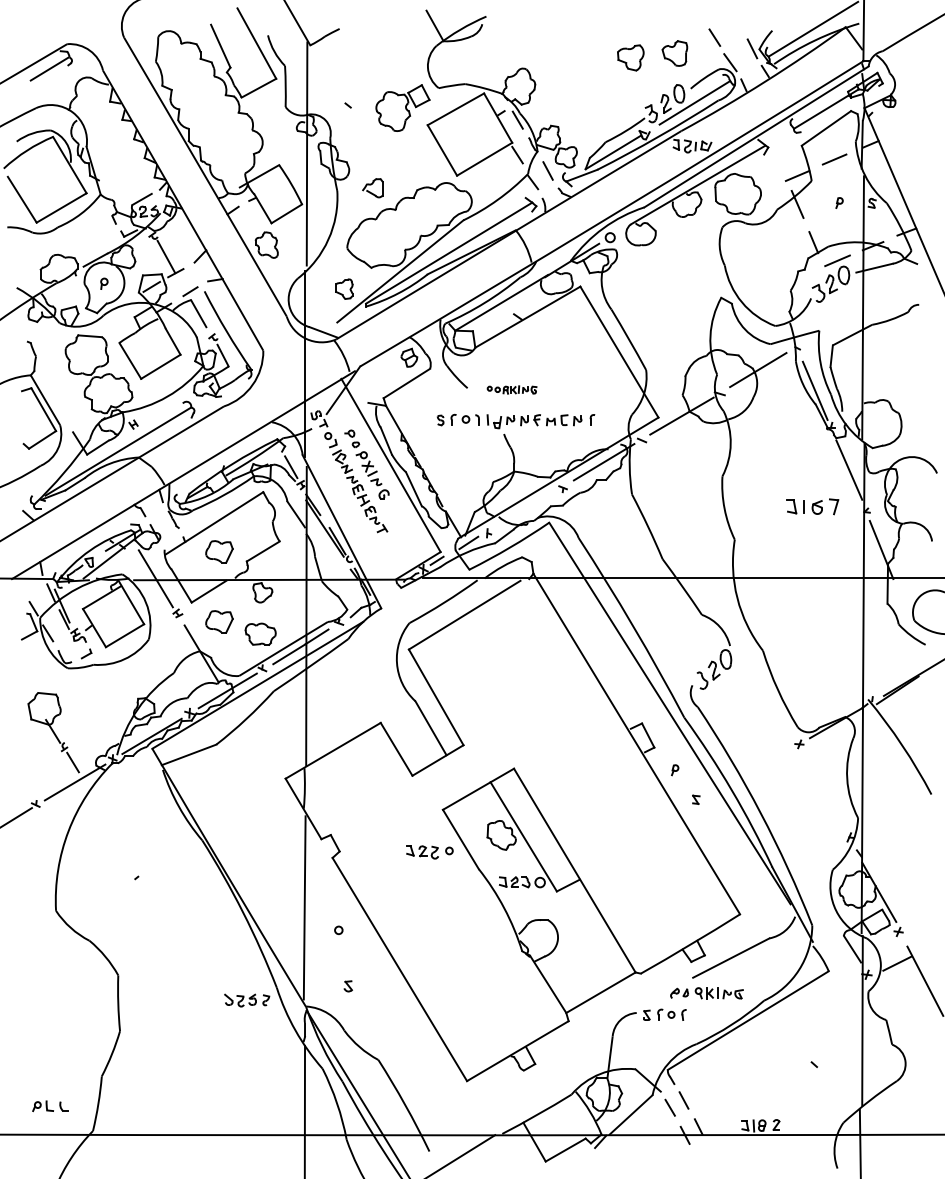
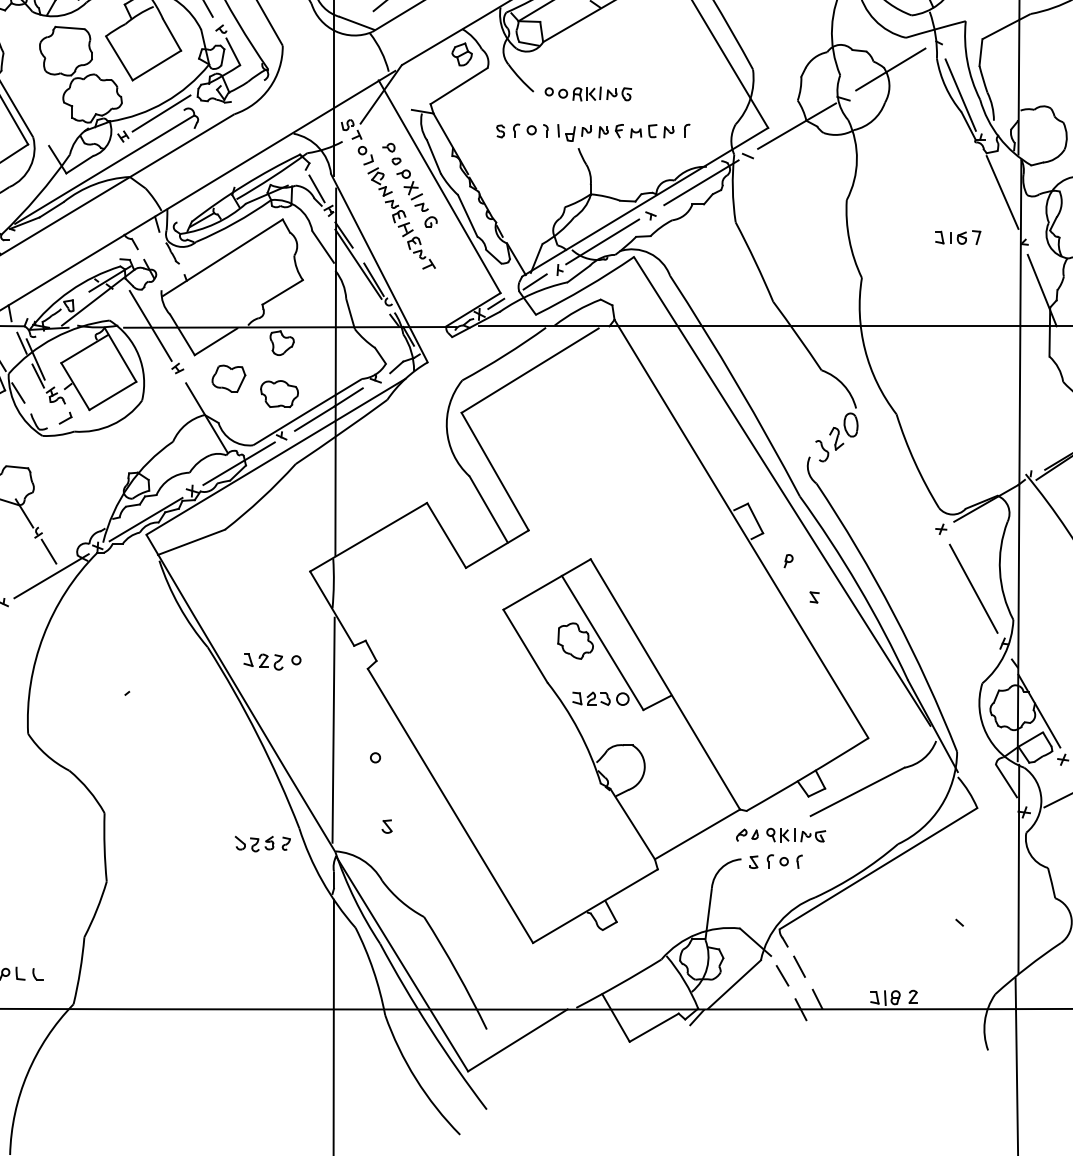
part: (511, 389) -> (587, 93), size x1.43
line: (164, 405) -> (161, 113), added
part: (813, 506) -> (958, 237), size x0.71
line: (523, 510) -> (602, 242), added
part: (219, 551) -> (228, 292), removed
line: (825, 792) -> (973, 588), added
part: (429, 852) -> (271, 662), moved
part: (706, 993) -> (780, 835), moved

